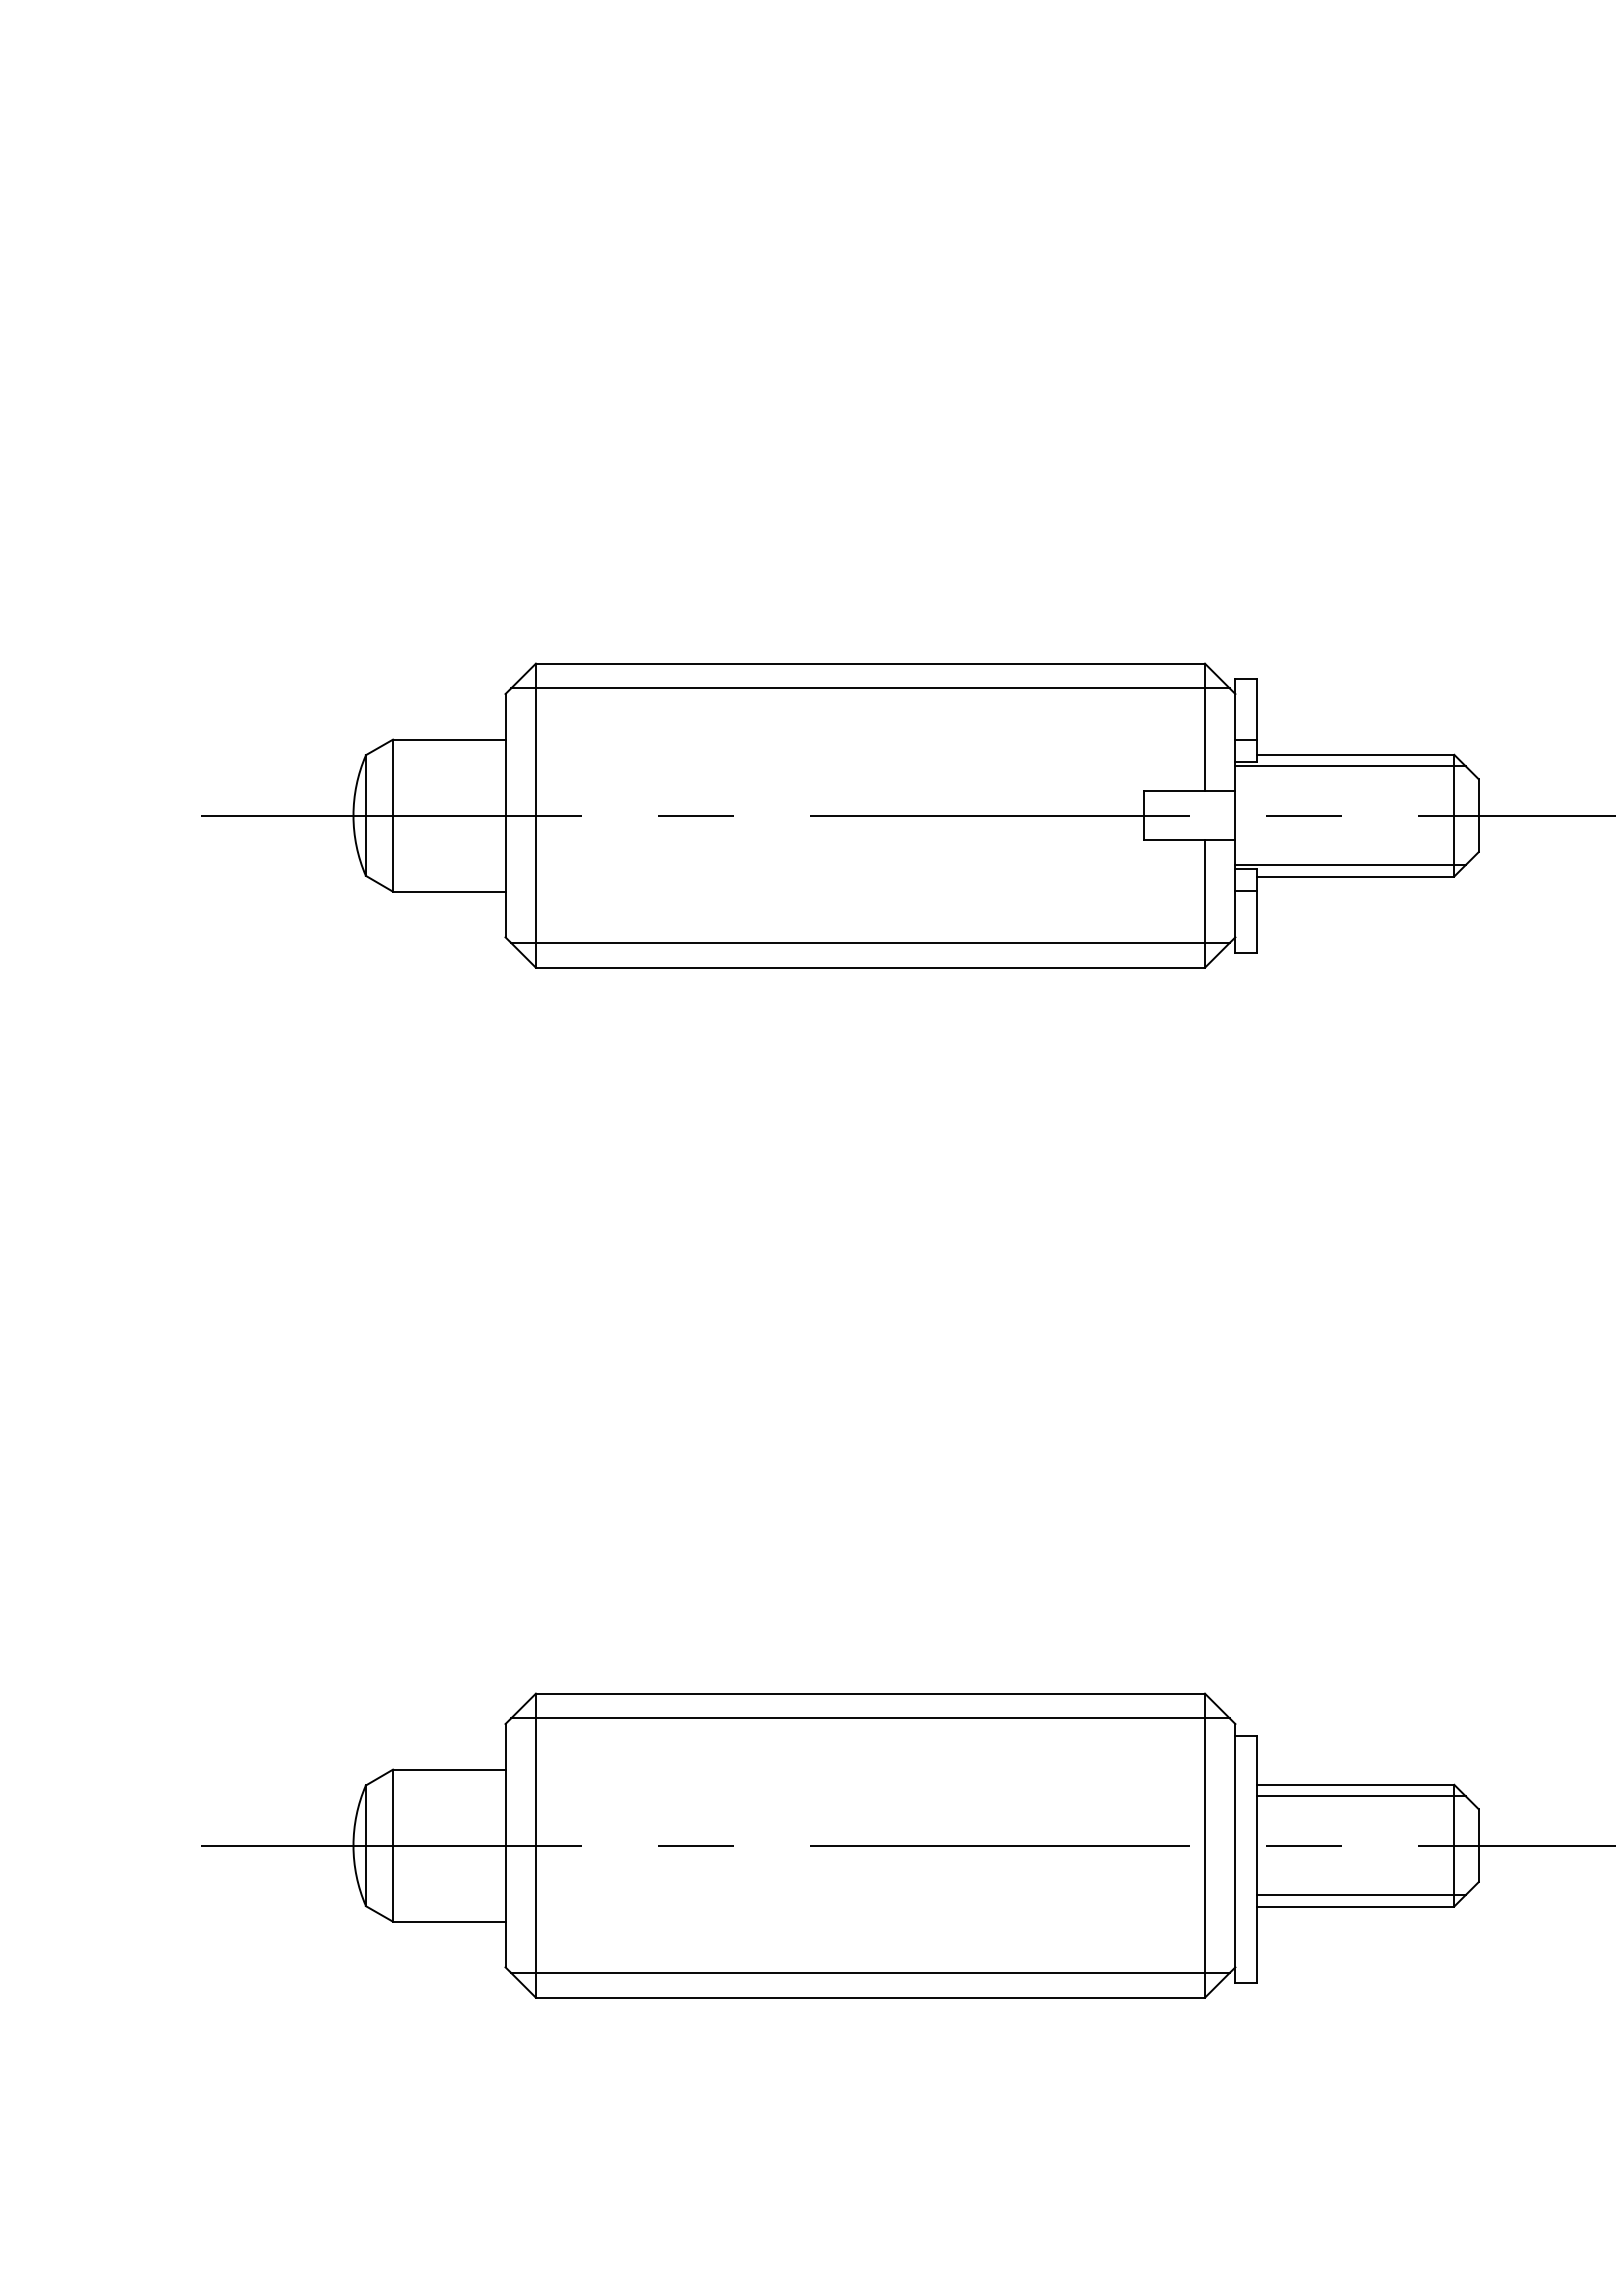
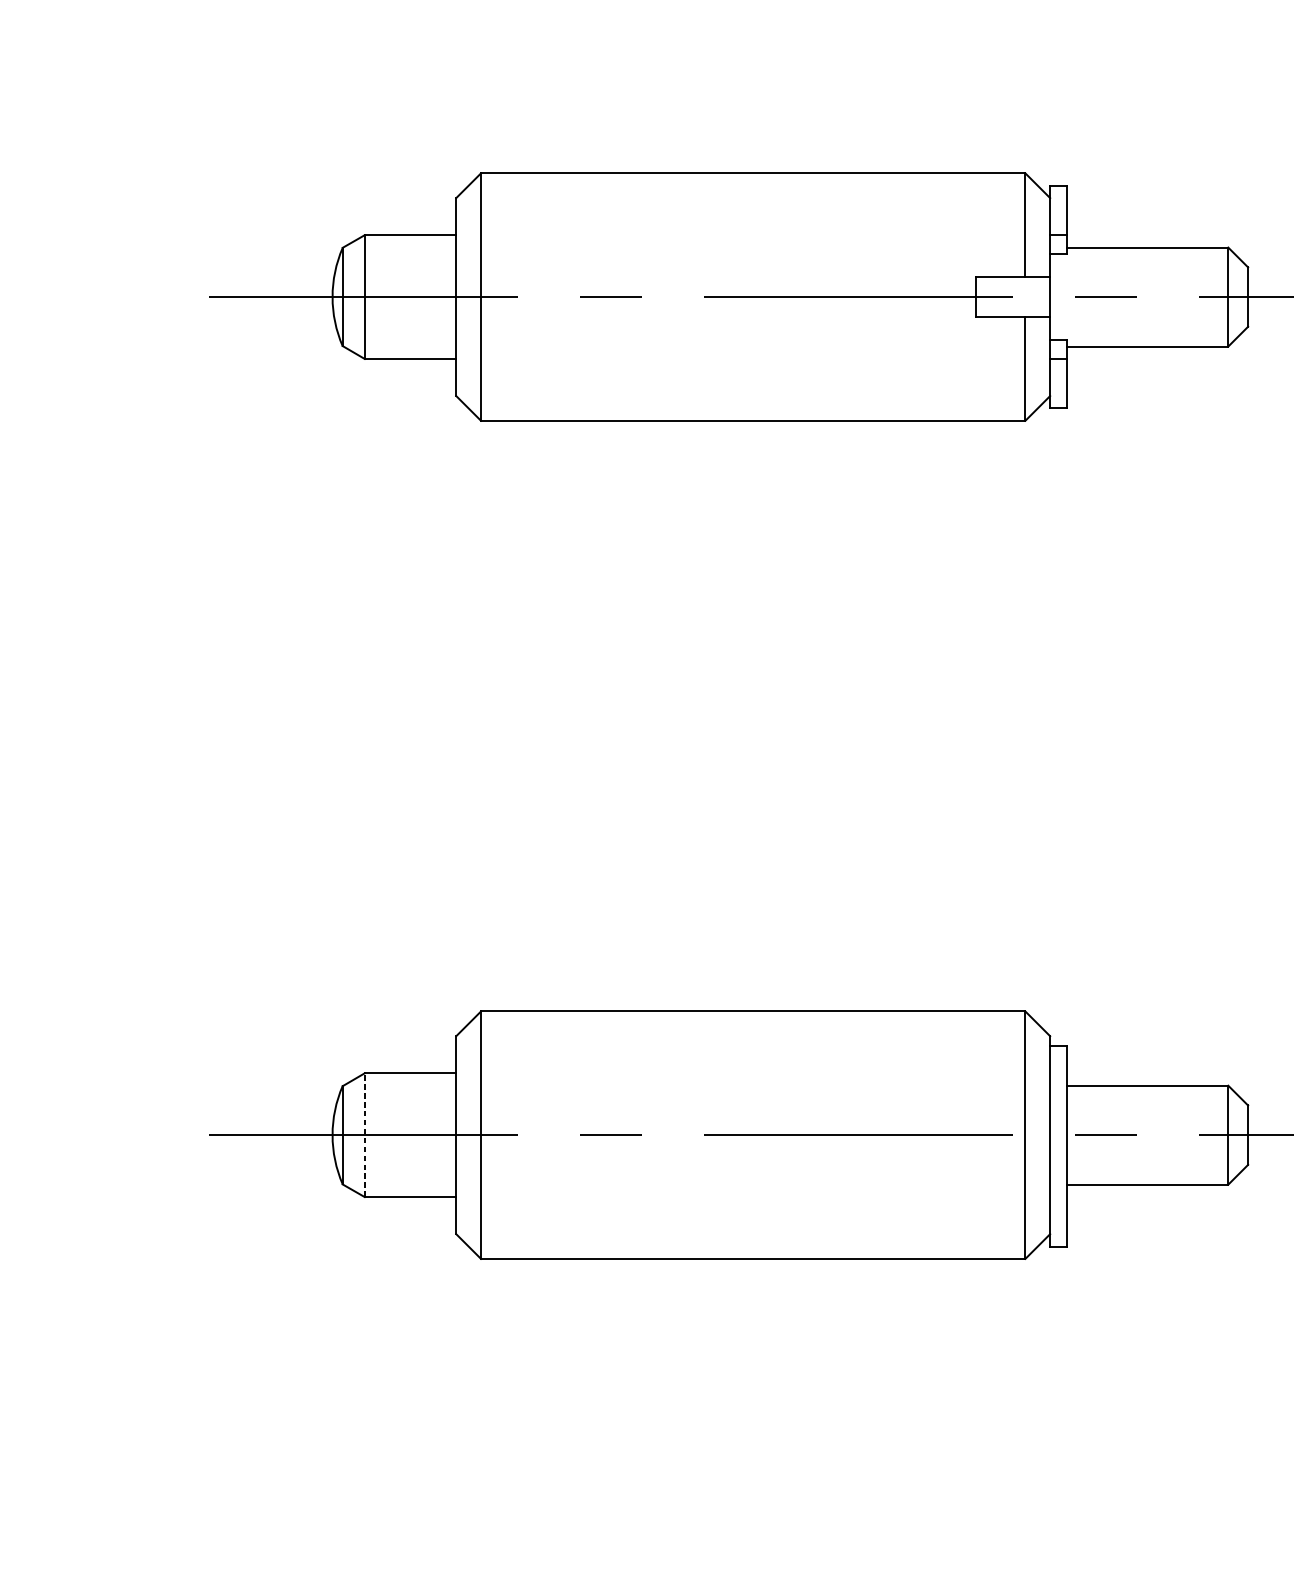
line: (870, 688) -> (753, 193), removed
line: (1350, 766) -> (1143, 257), removed
line: (1350, 864) -> (1143, 336), removed
line: (870, 942) -> (753, 400), removed
line: (870, 1718) -> (753, 1031), removed
line: (1360, 1796) -> (1151, 1095), removed
line: (393, 1845) -> (365, 1135), solid -> dashed
line: (1360, 1894) -> (1151, 1174), removed
line: (870, 1973) -> (753, 1239), removed

